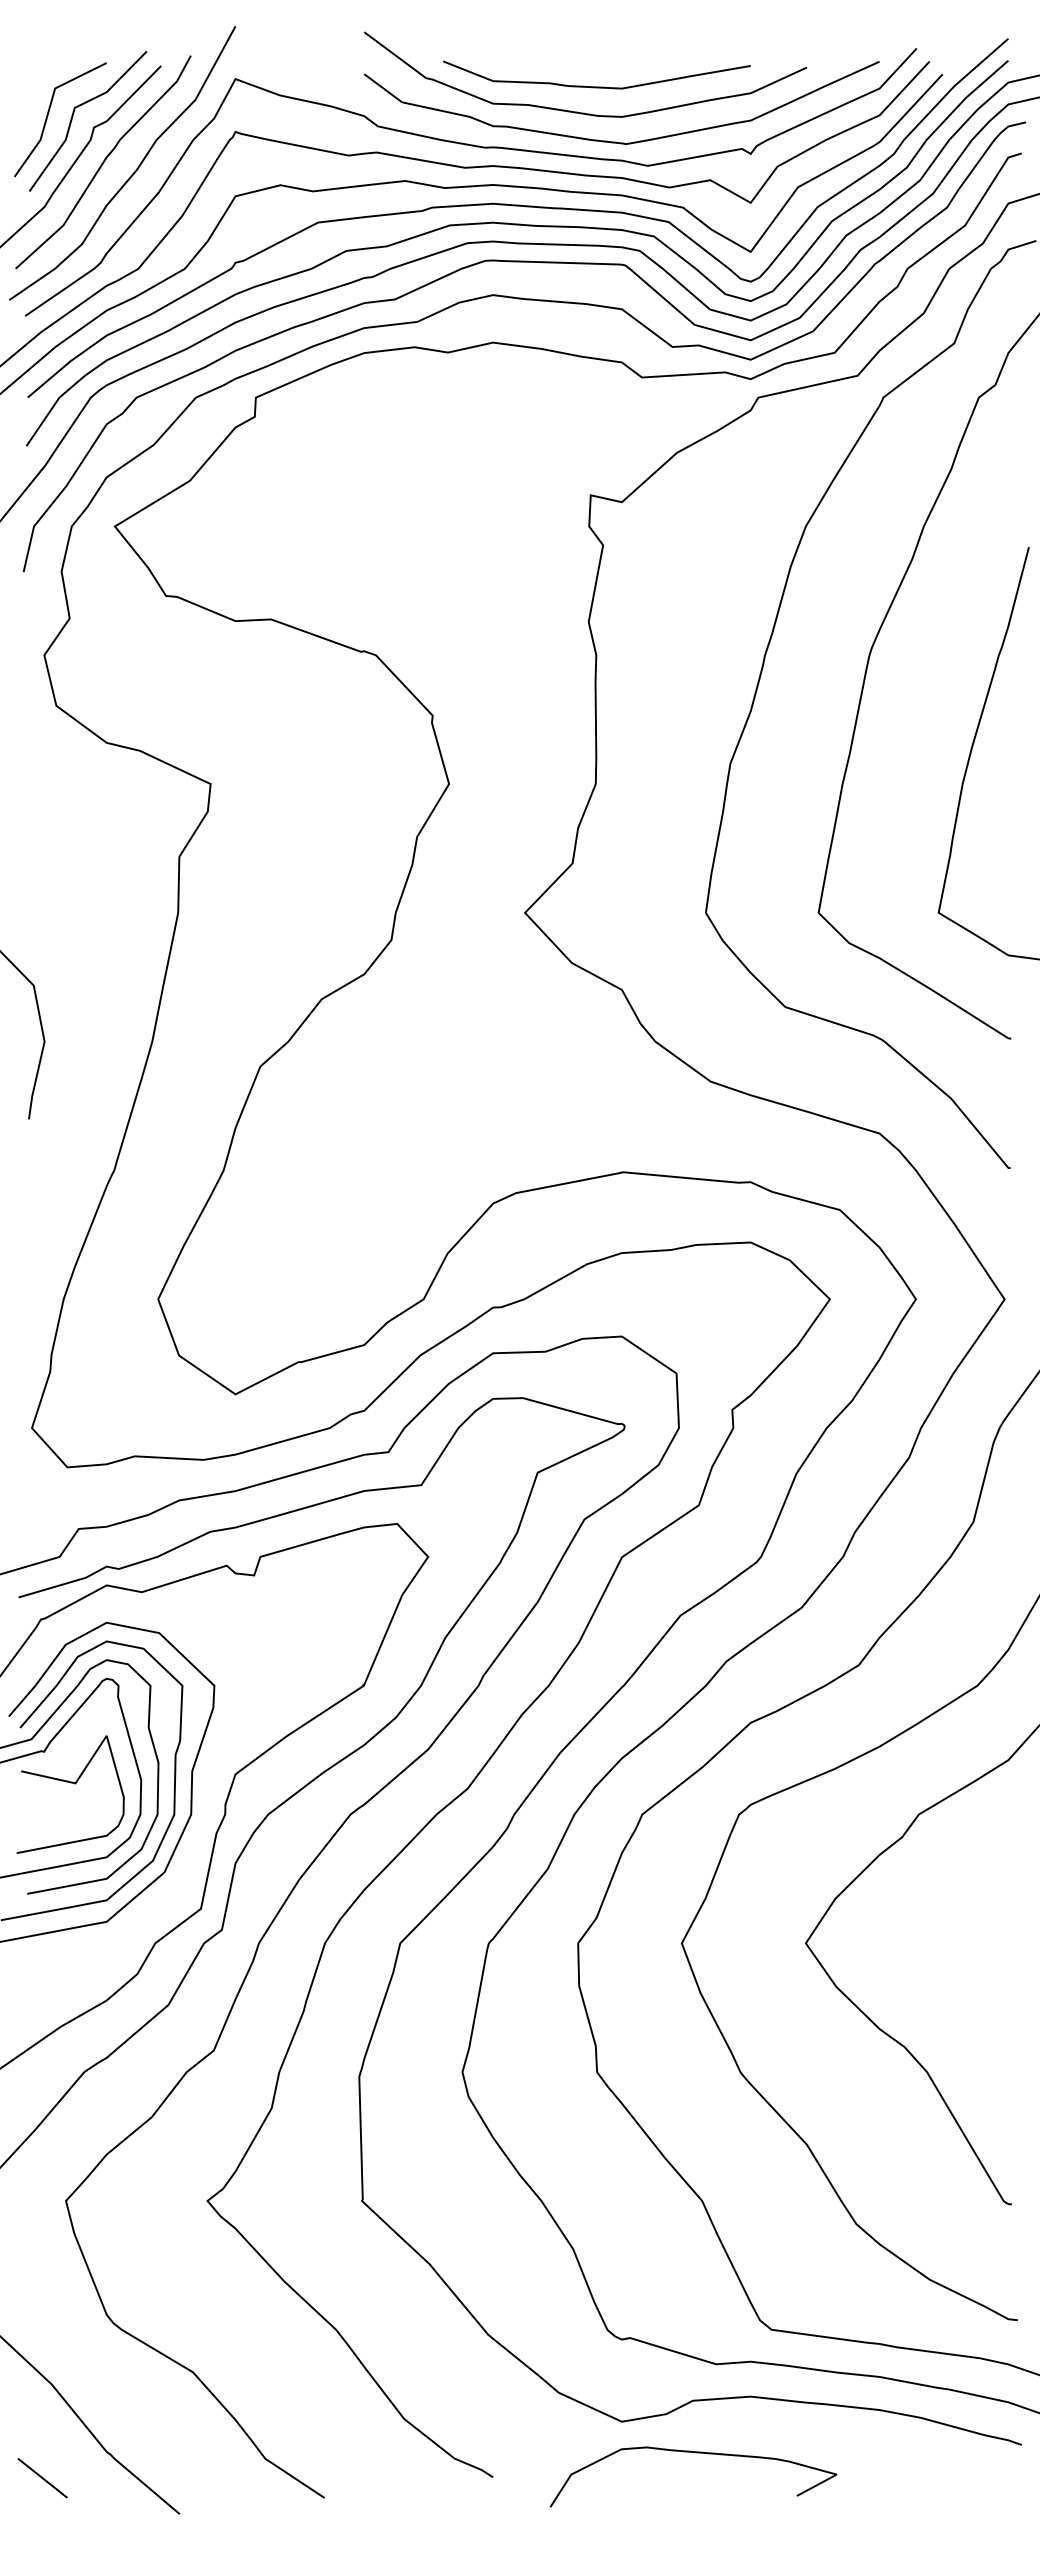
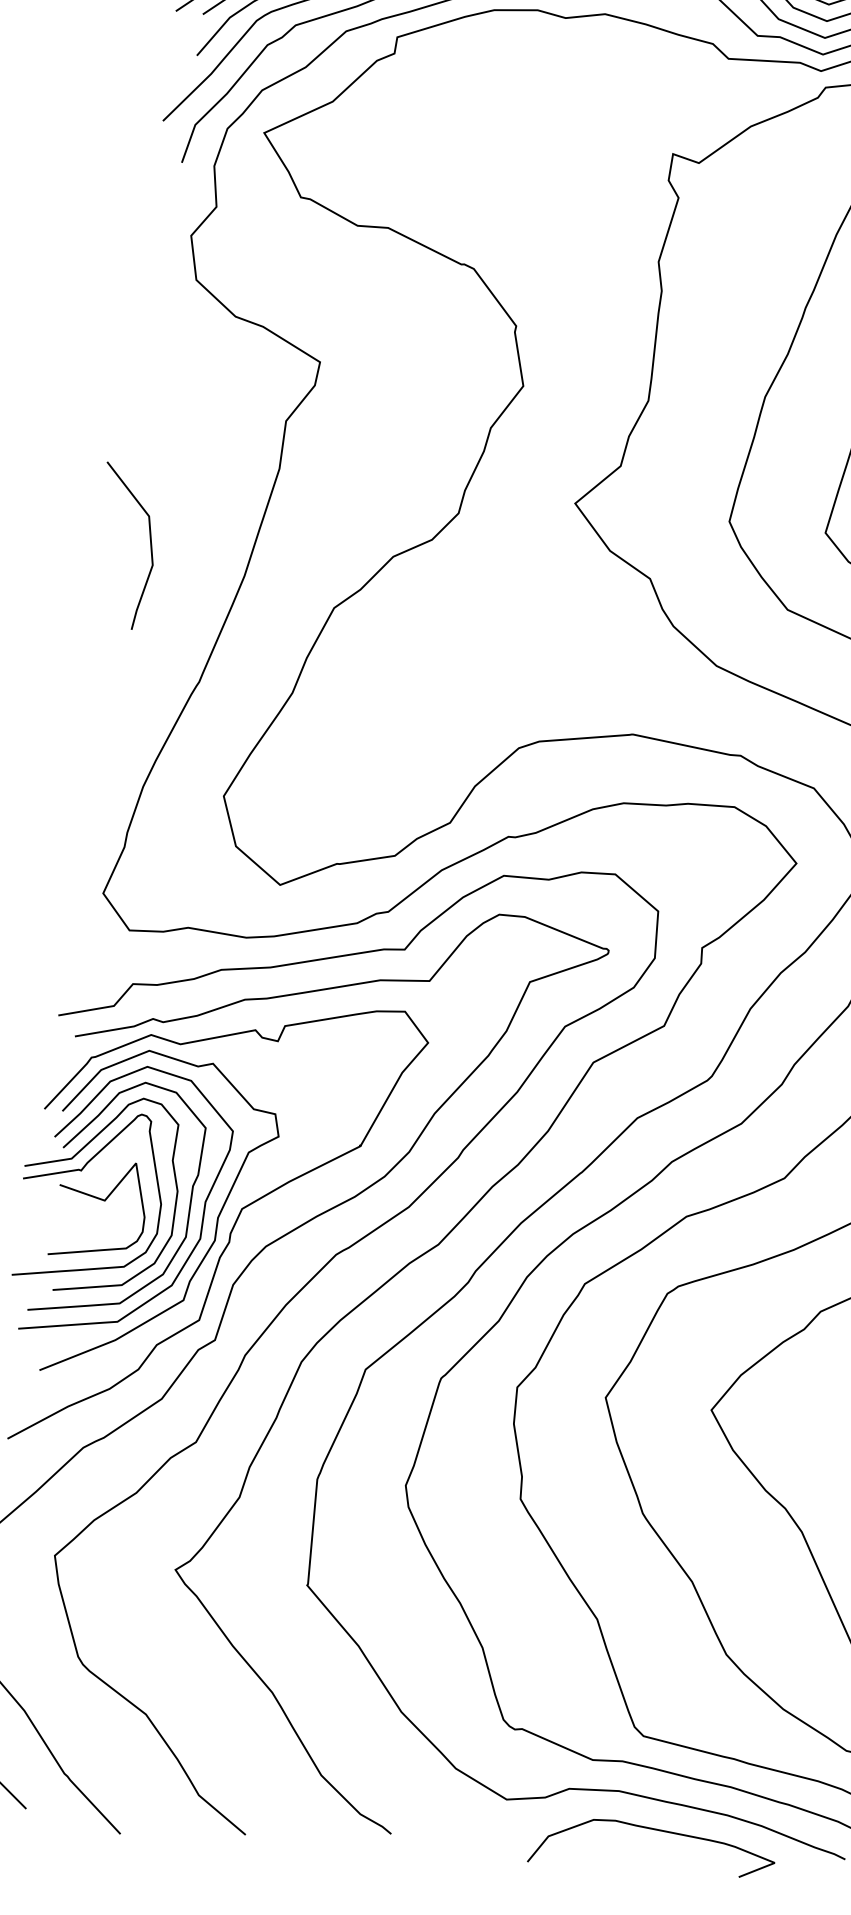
curve: (207, 1796) -> (216, 1225), added
curve: (695, 2453) -> (656, 1830), moved

